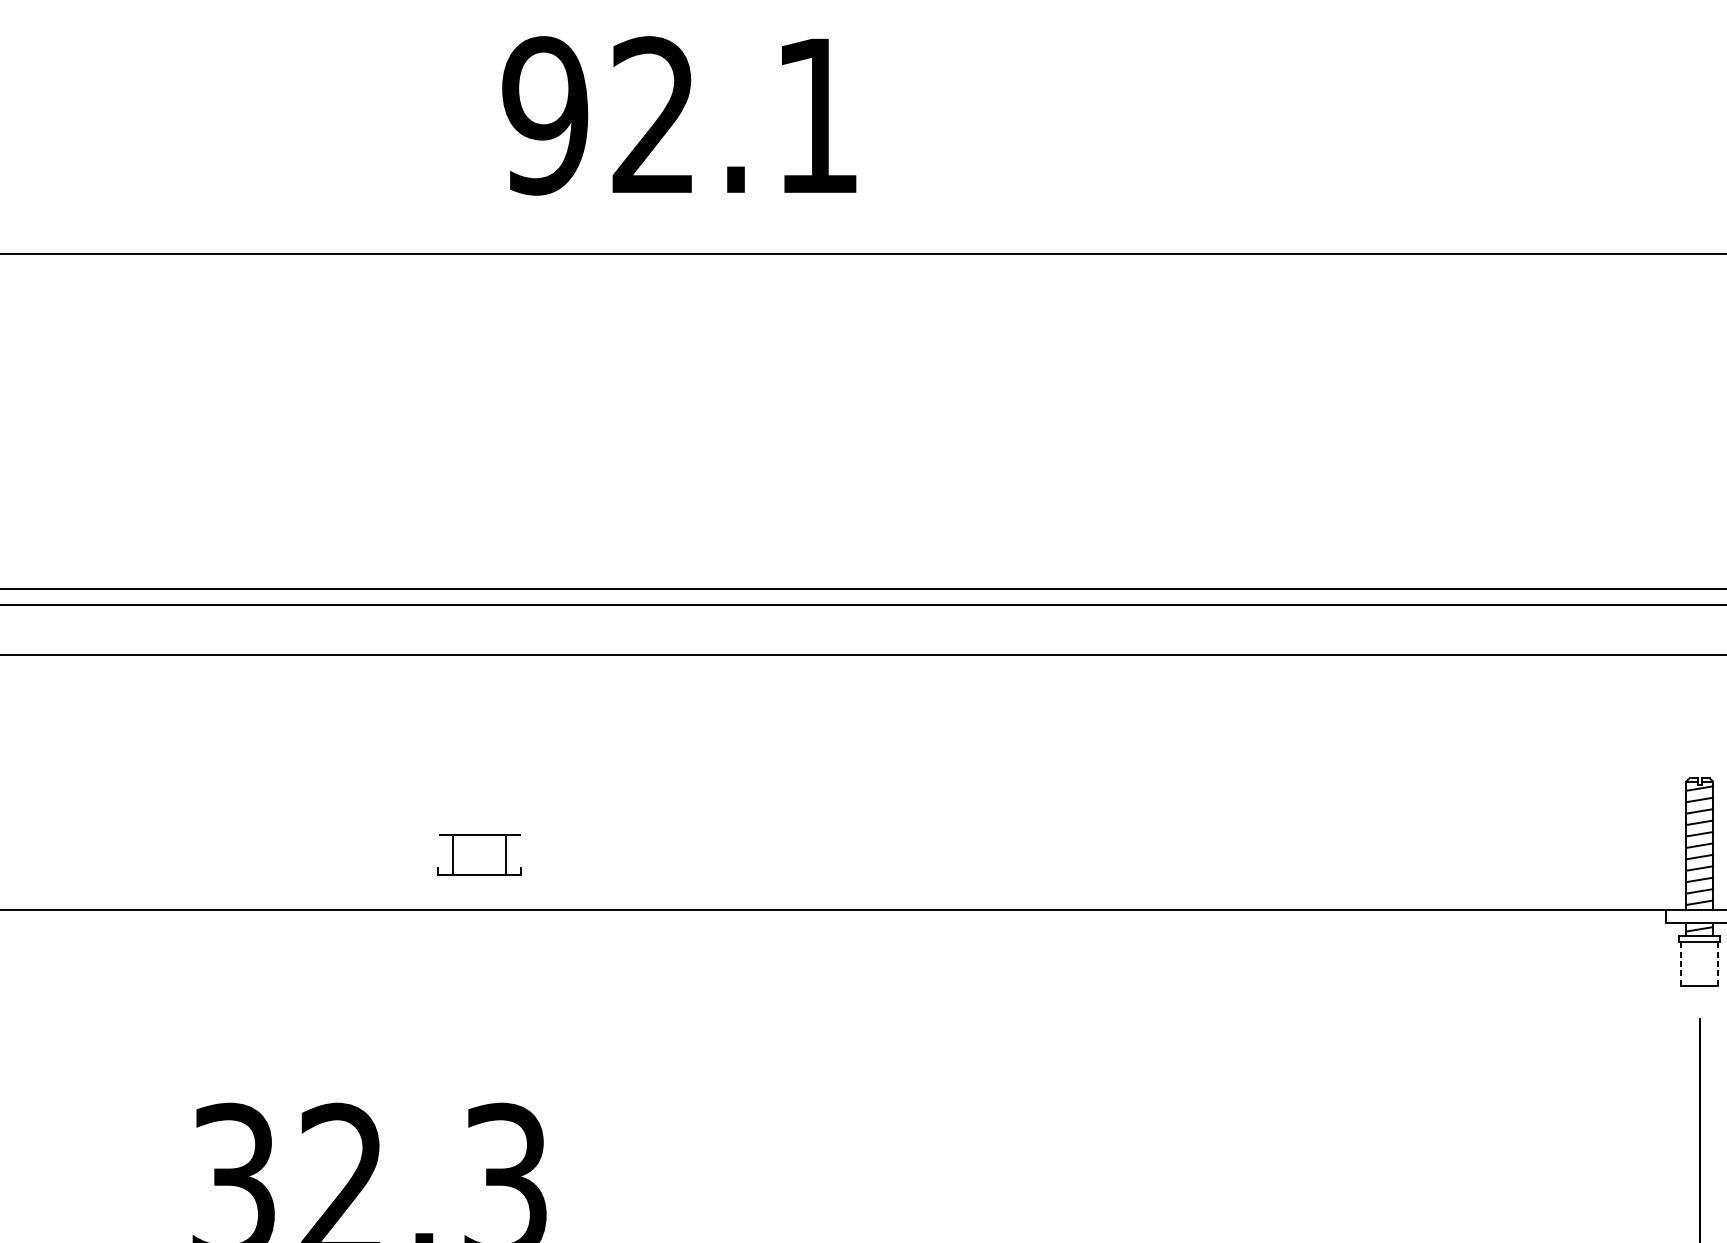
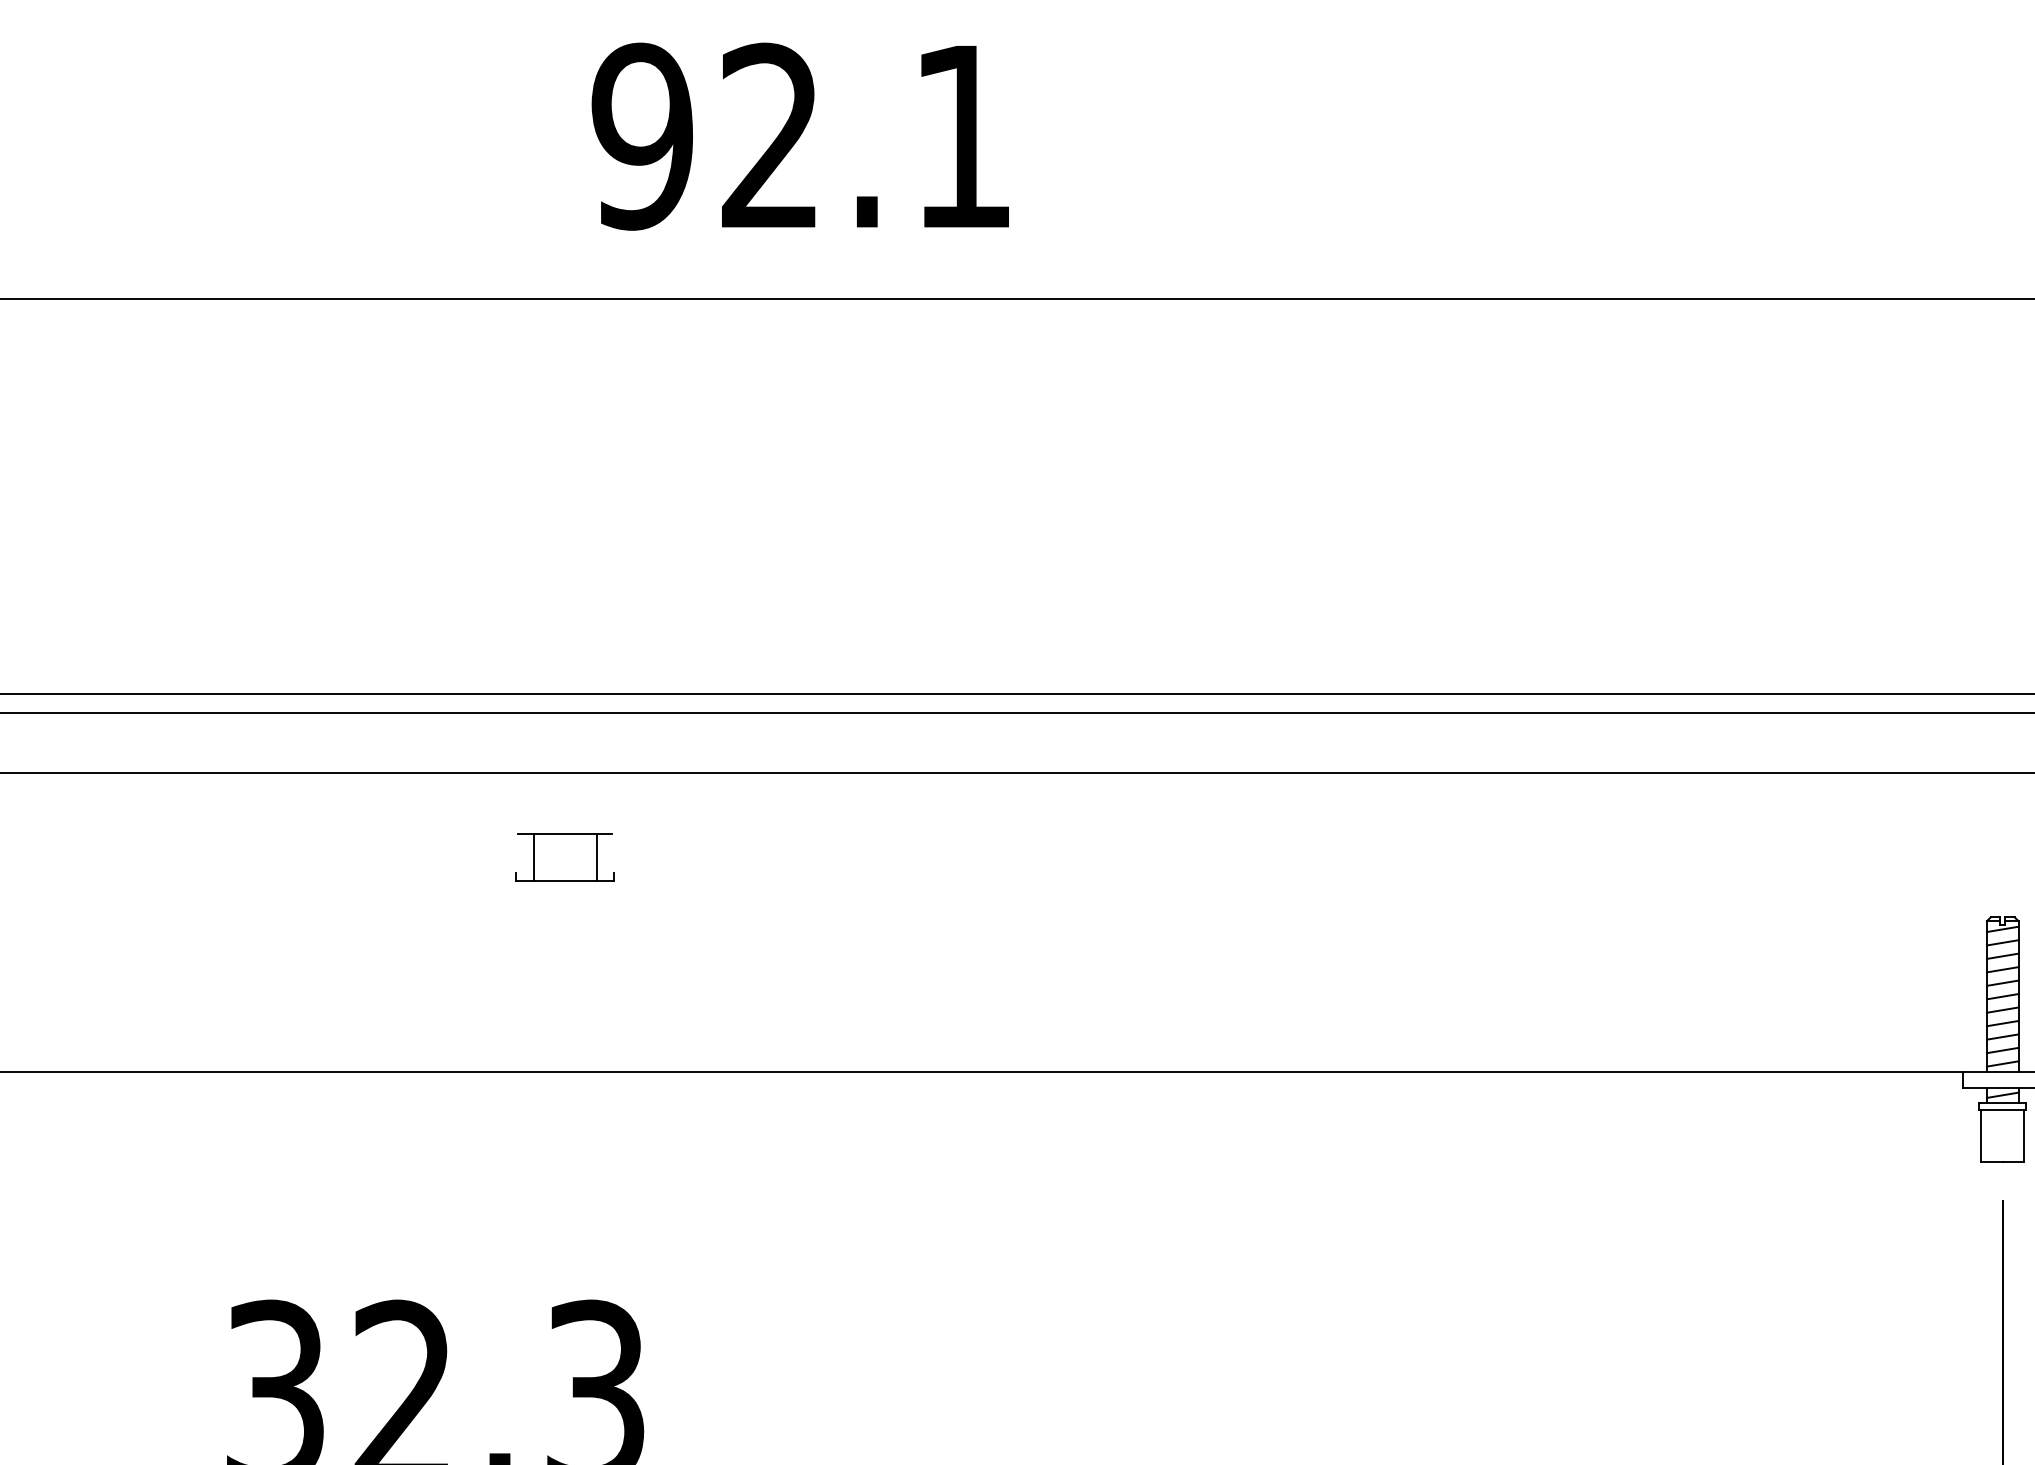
part: (479, 854) -> (564, 857), moved
line: (1681, 964) -> (1981, 1136), dashed -> solid
line: (1718, 964) -> (2024, 1136), dashed -> solid

